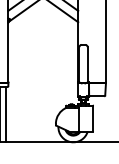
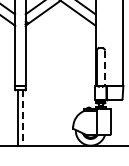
line: (88, 65) -> (105, 68), solid -> dashed
line: (6, 115) -> (23, 118), solid -> dashed

